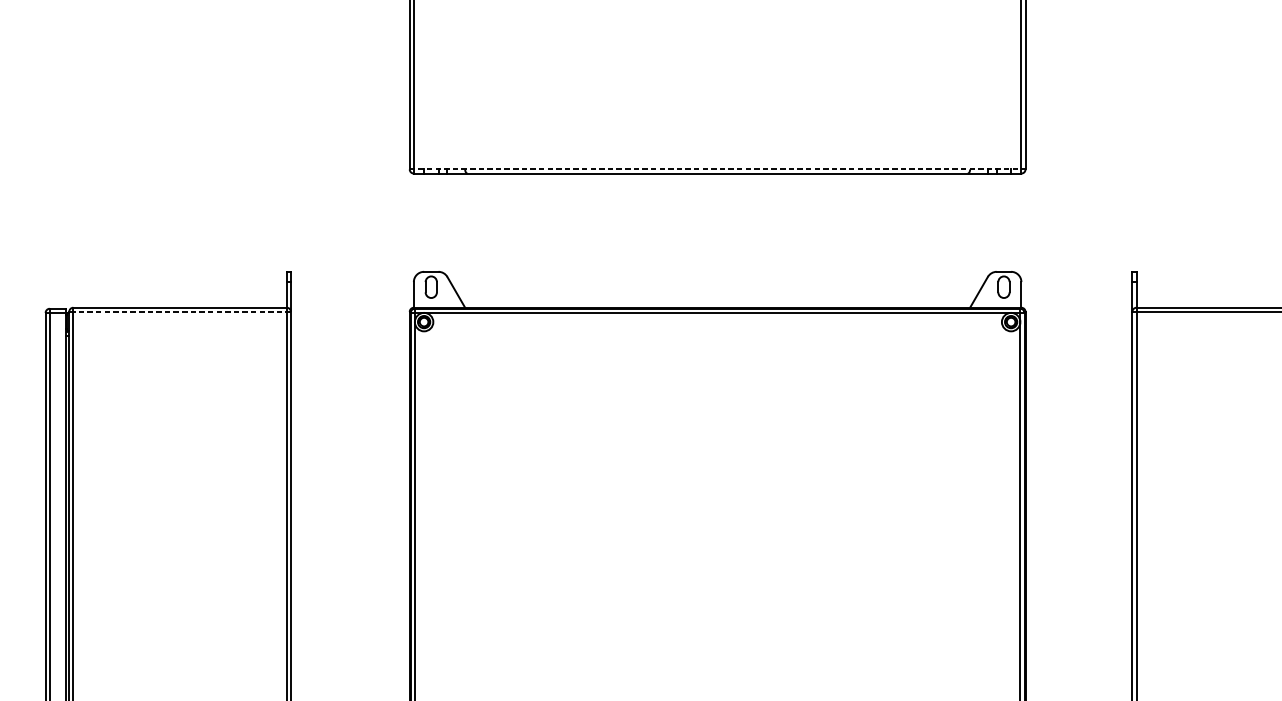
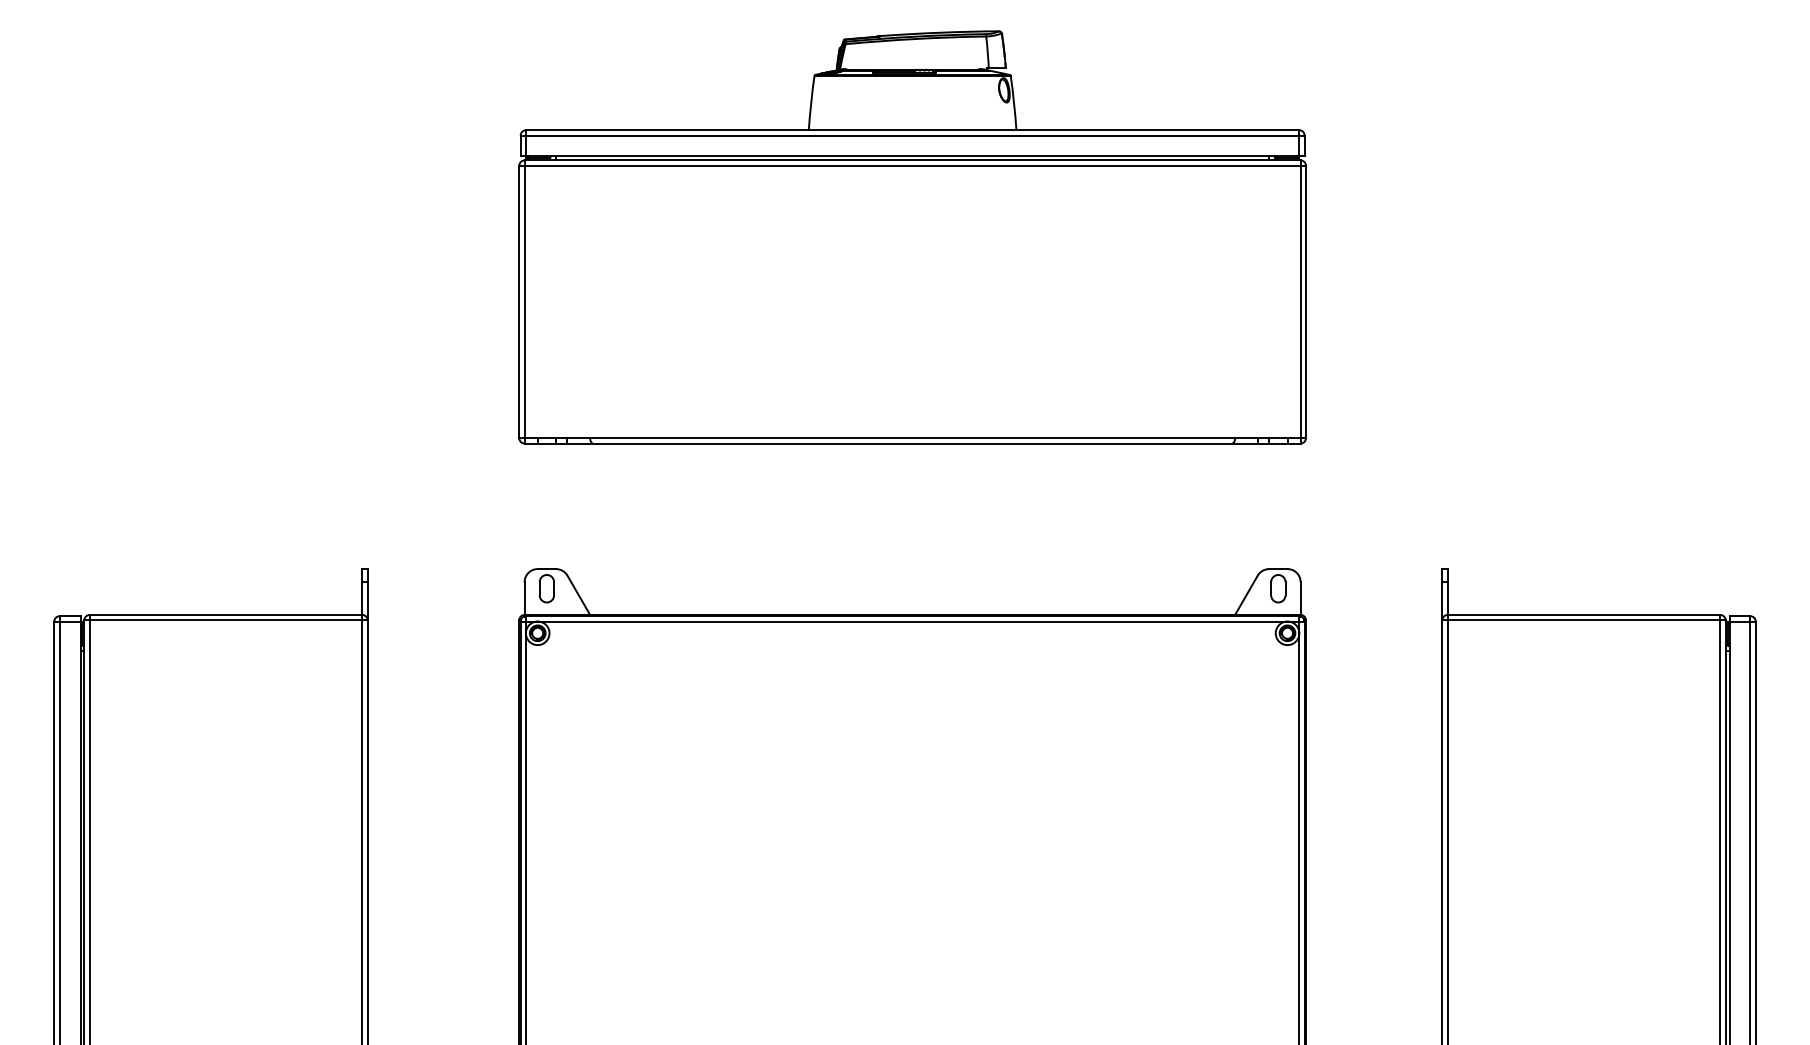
line: (718, 169) -> (913, 438), dashed -> solid
line: (180, 312) -> (226, 620), dashed -> solid

